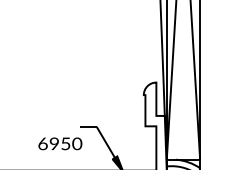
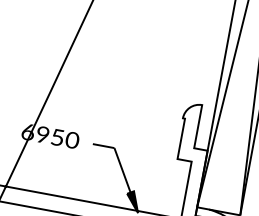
text: (60, 143) -> (50, 135), moved

